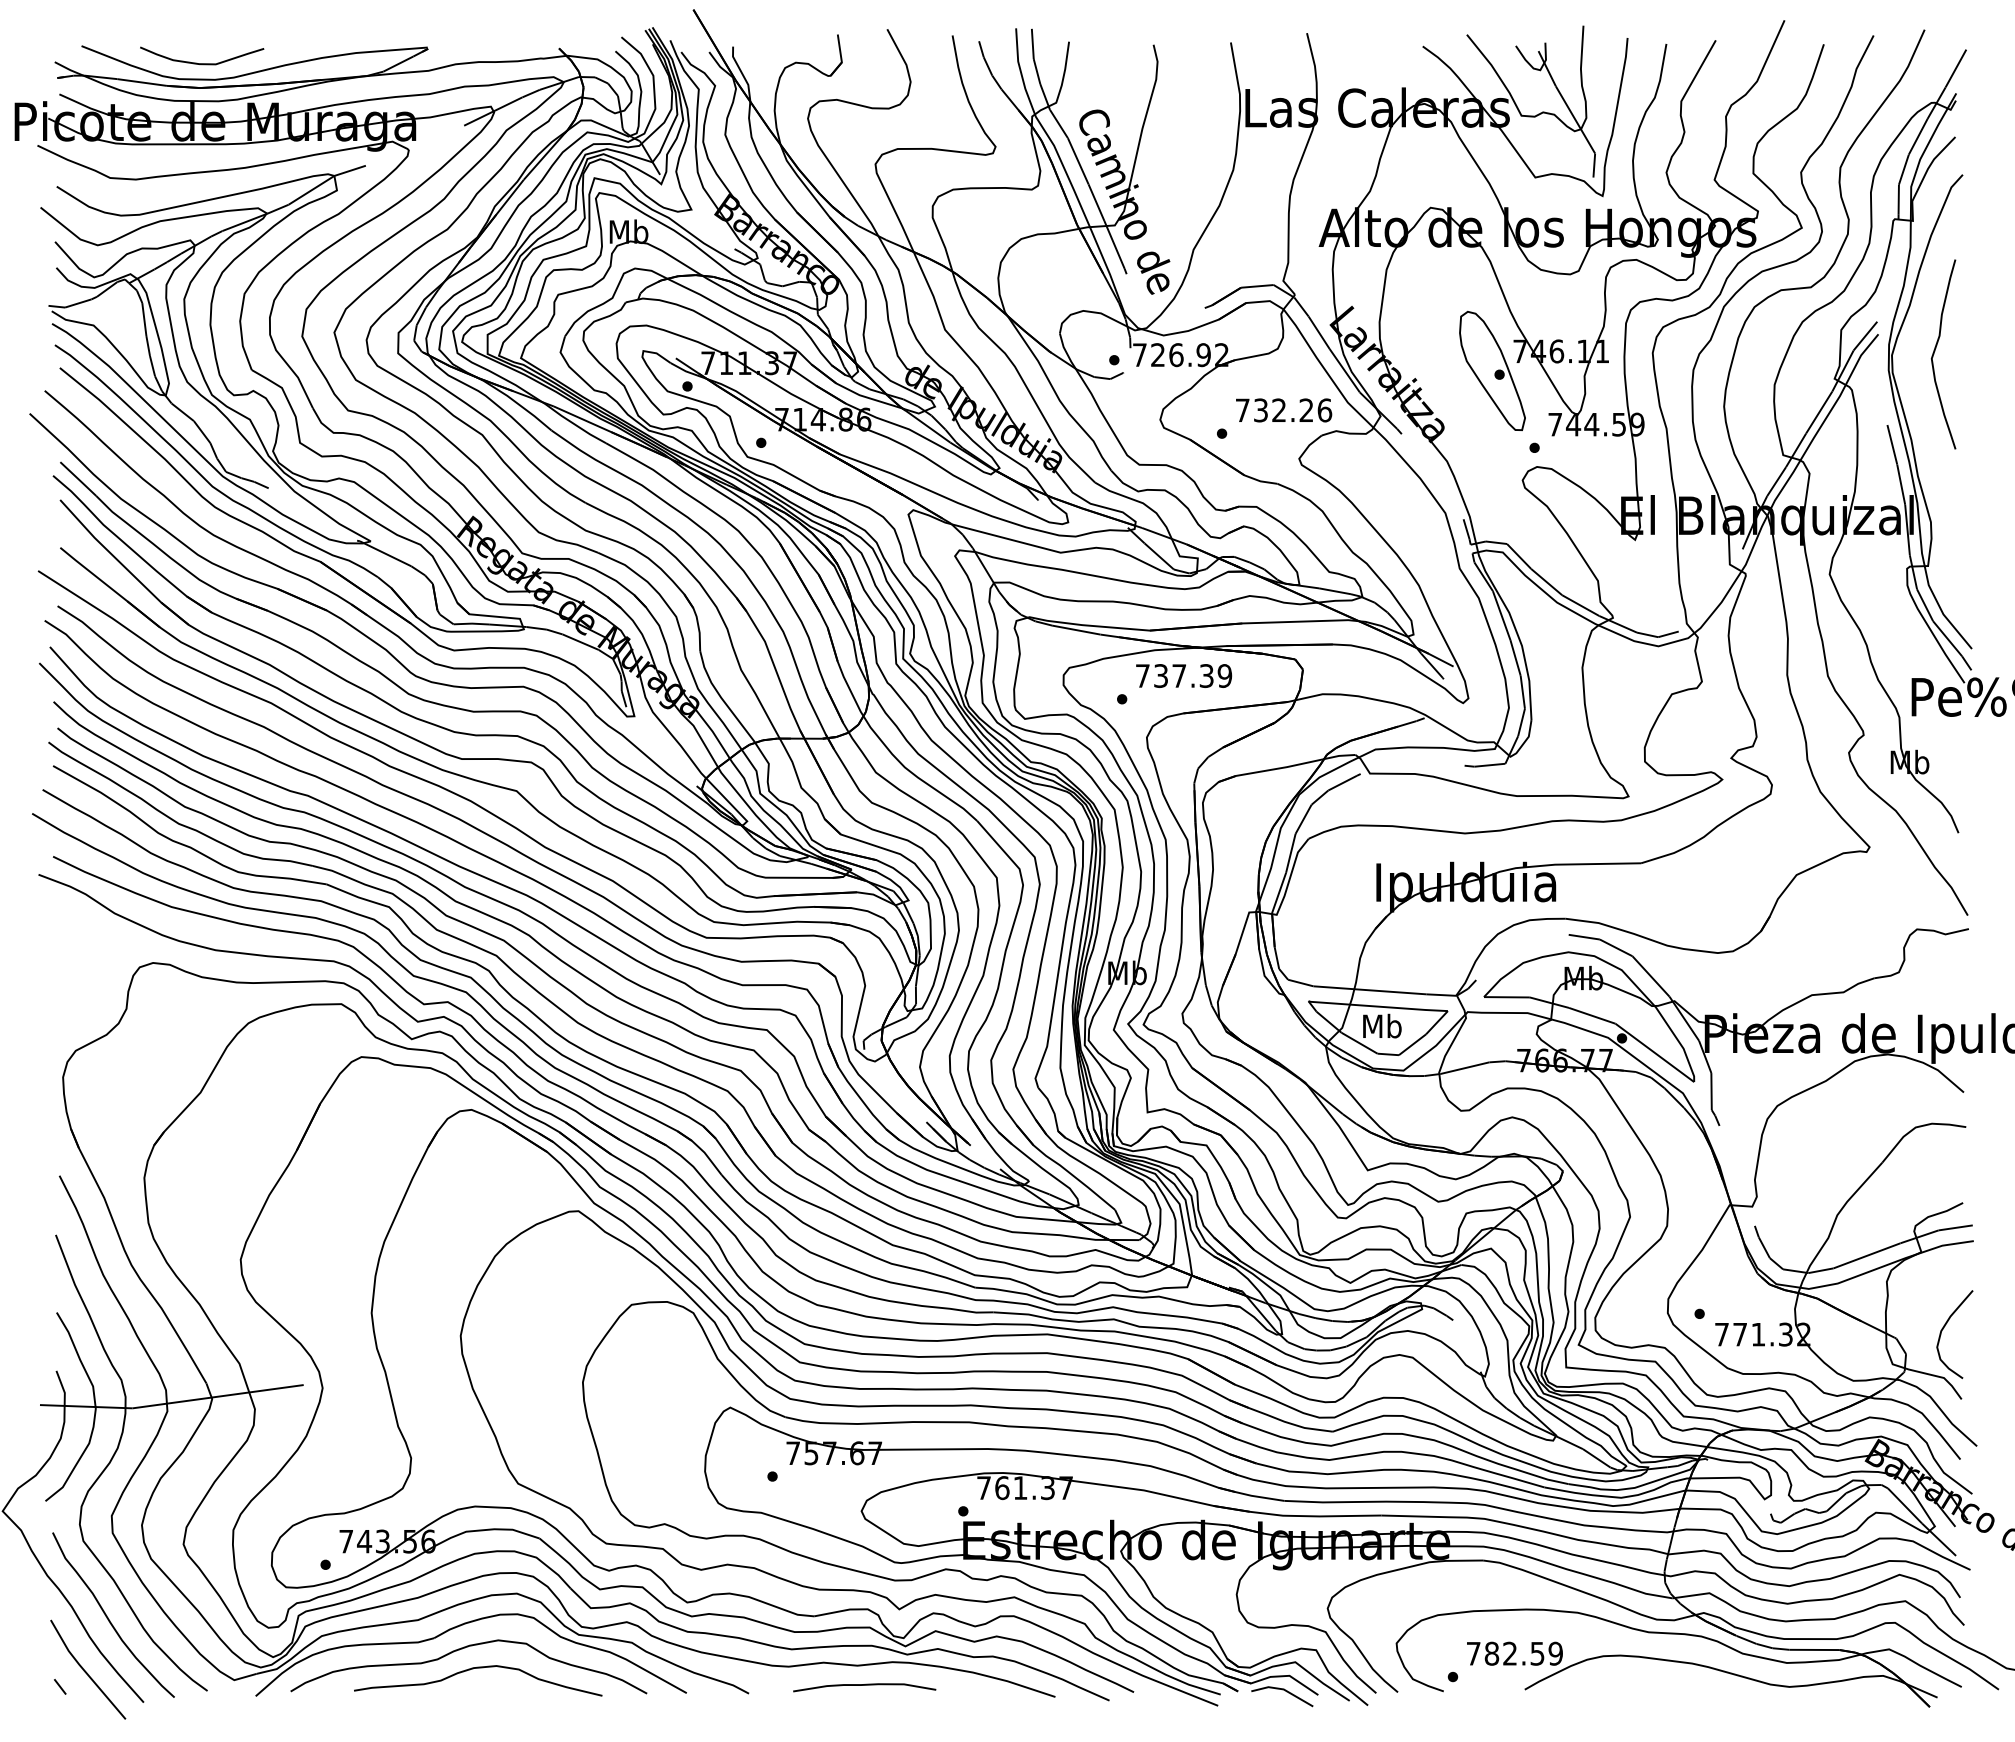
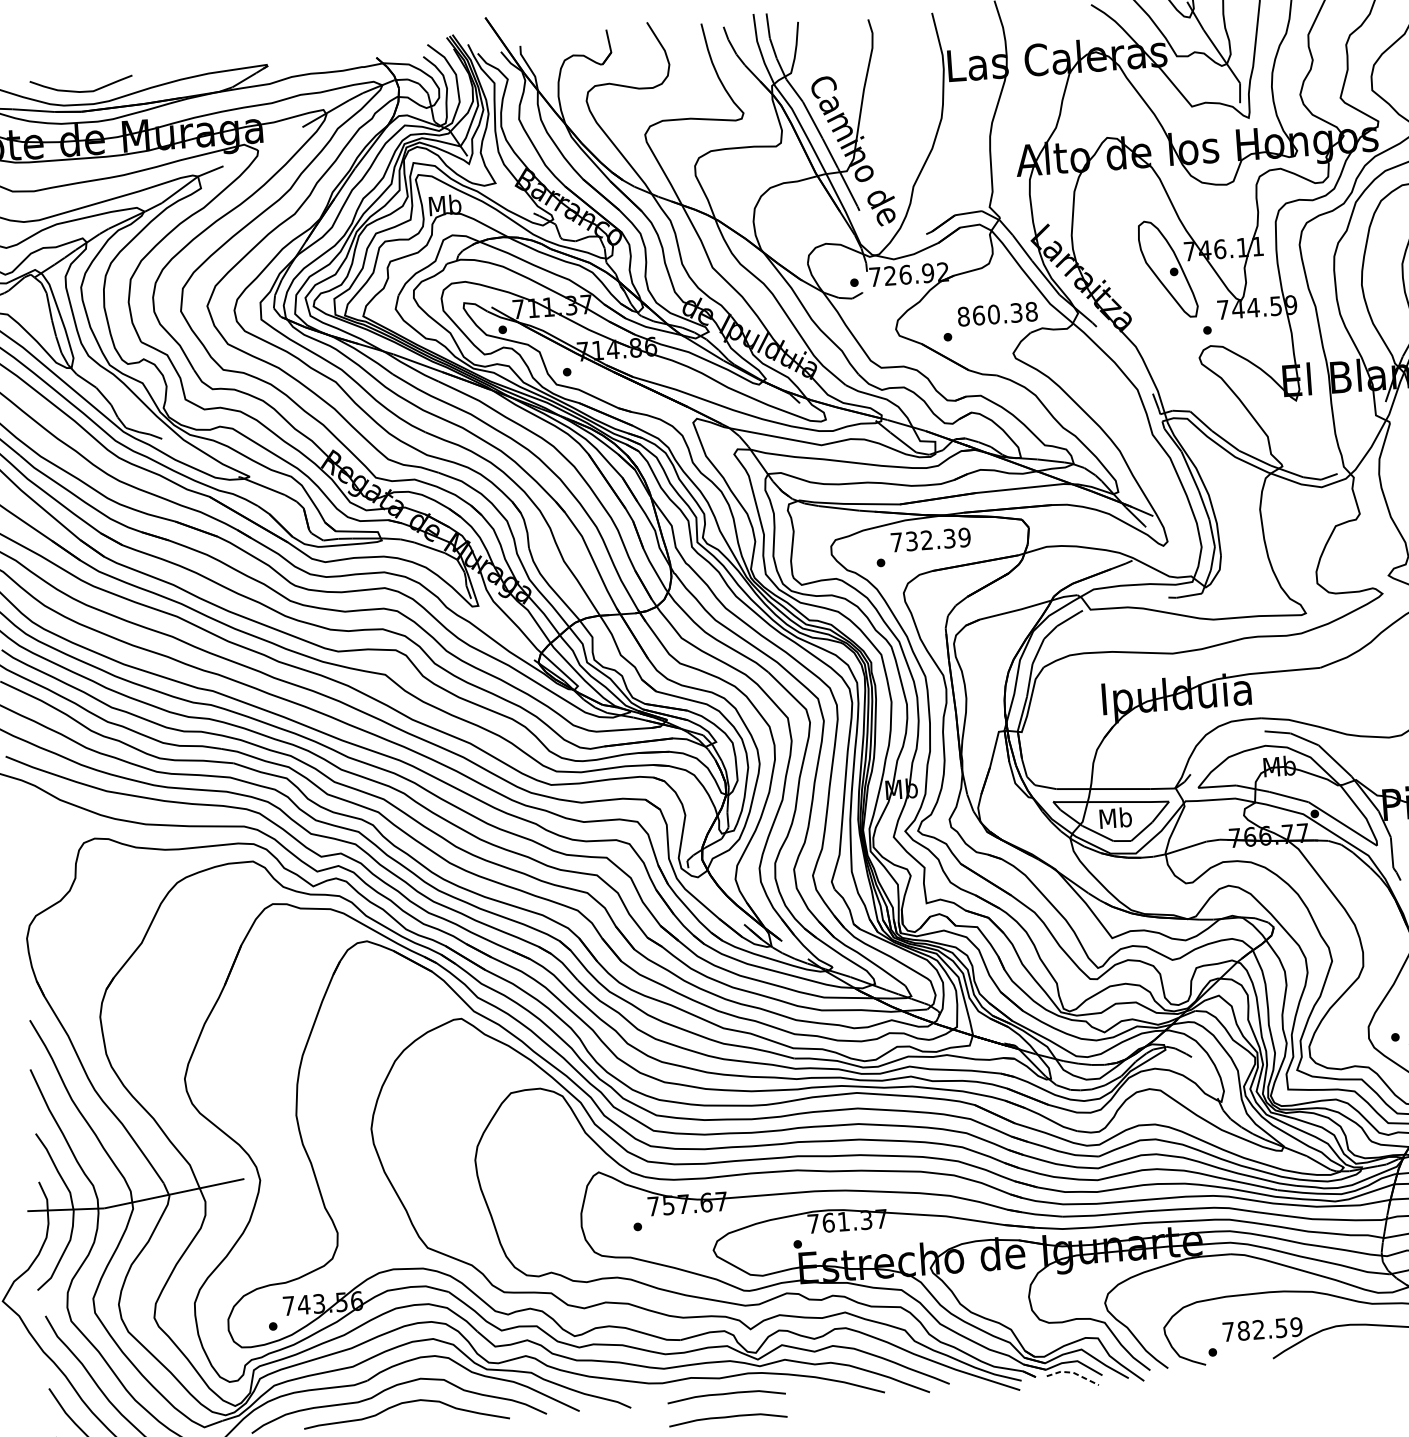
text: (1283, 410) -> (997, 314), 732.26 -> 860.38
text: (1178, 675) -> (926, 539), 737.39 -> 732.39
line: (1283, 1689) -> (1073, 1372), solid -> dashed
curve: (864, 1713) -> (727, 1417), added

